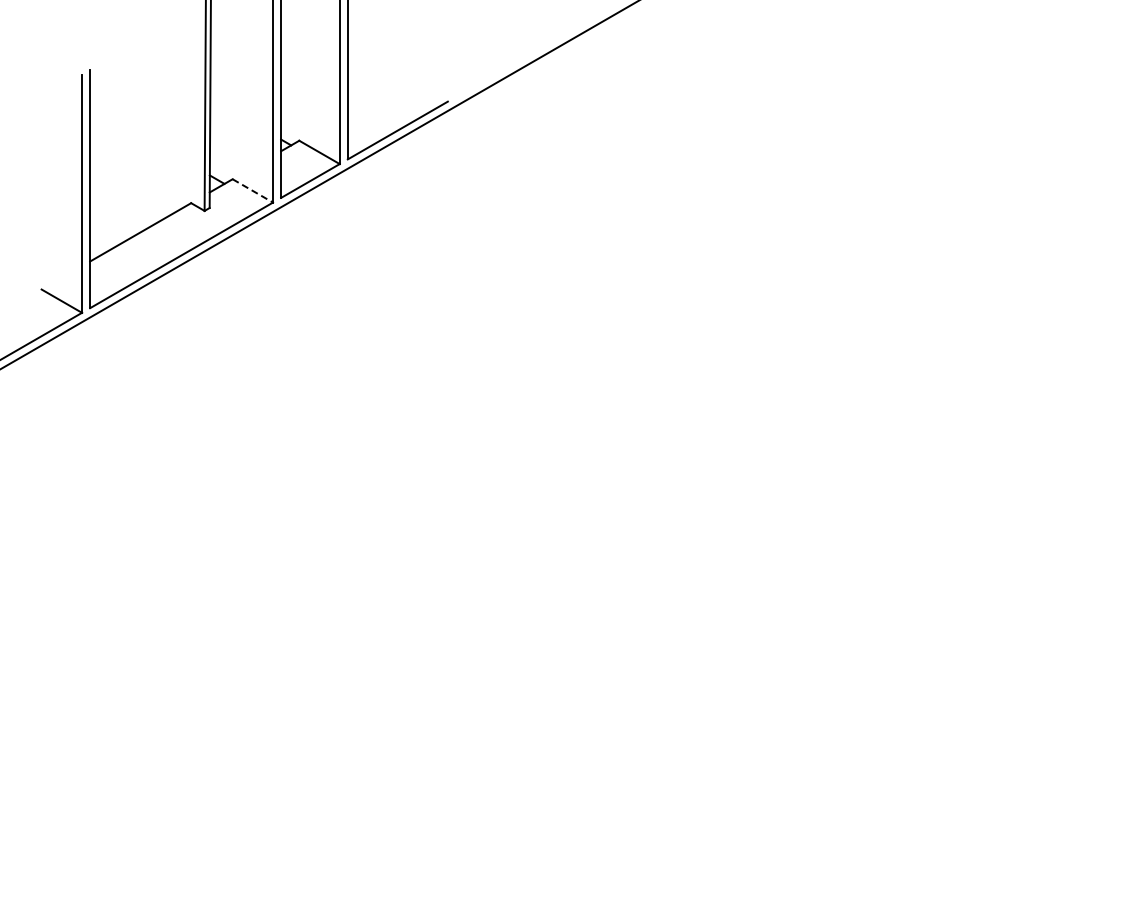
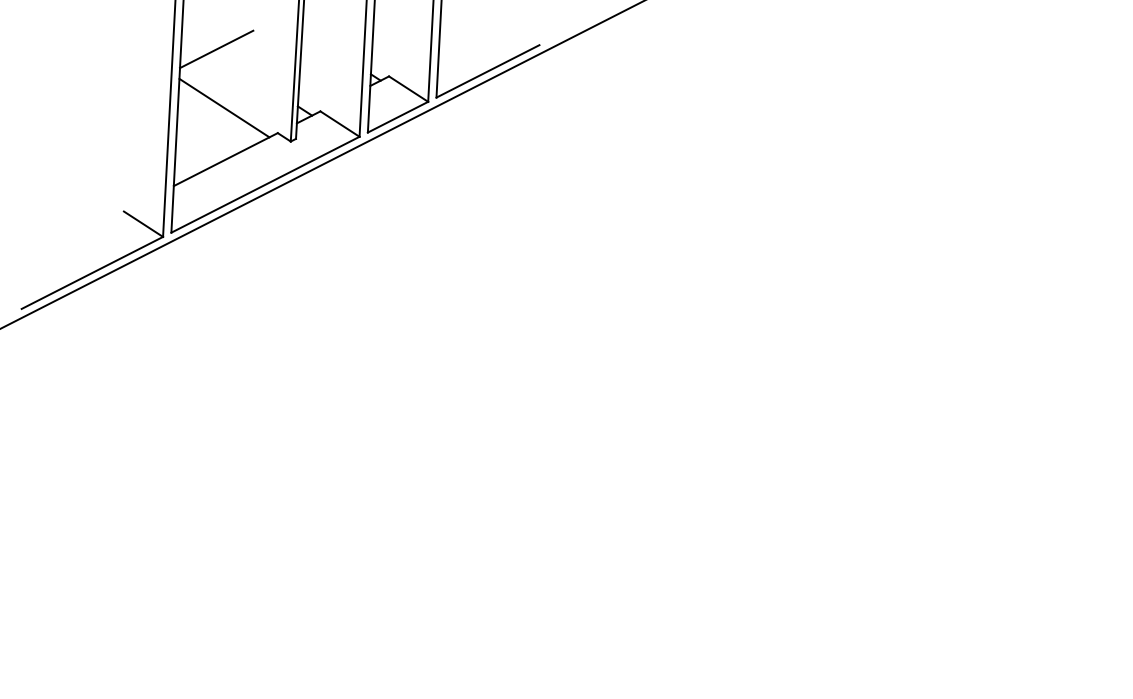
line: (125, 122) -> (216, 49), added
line: (136, 180) -> (224, 107), added
line: (253, 191) -> (340, 124), dashed -> solid

